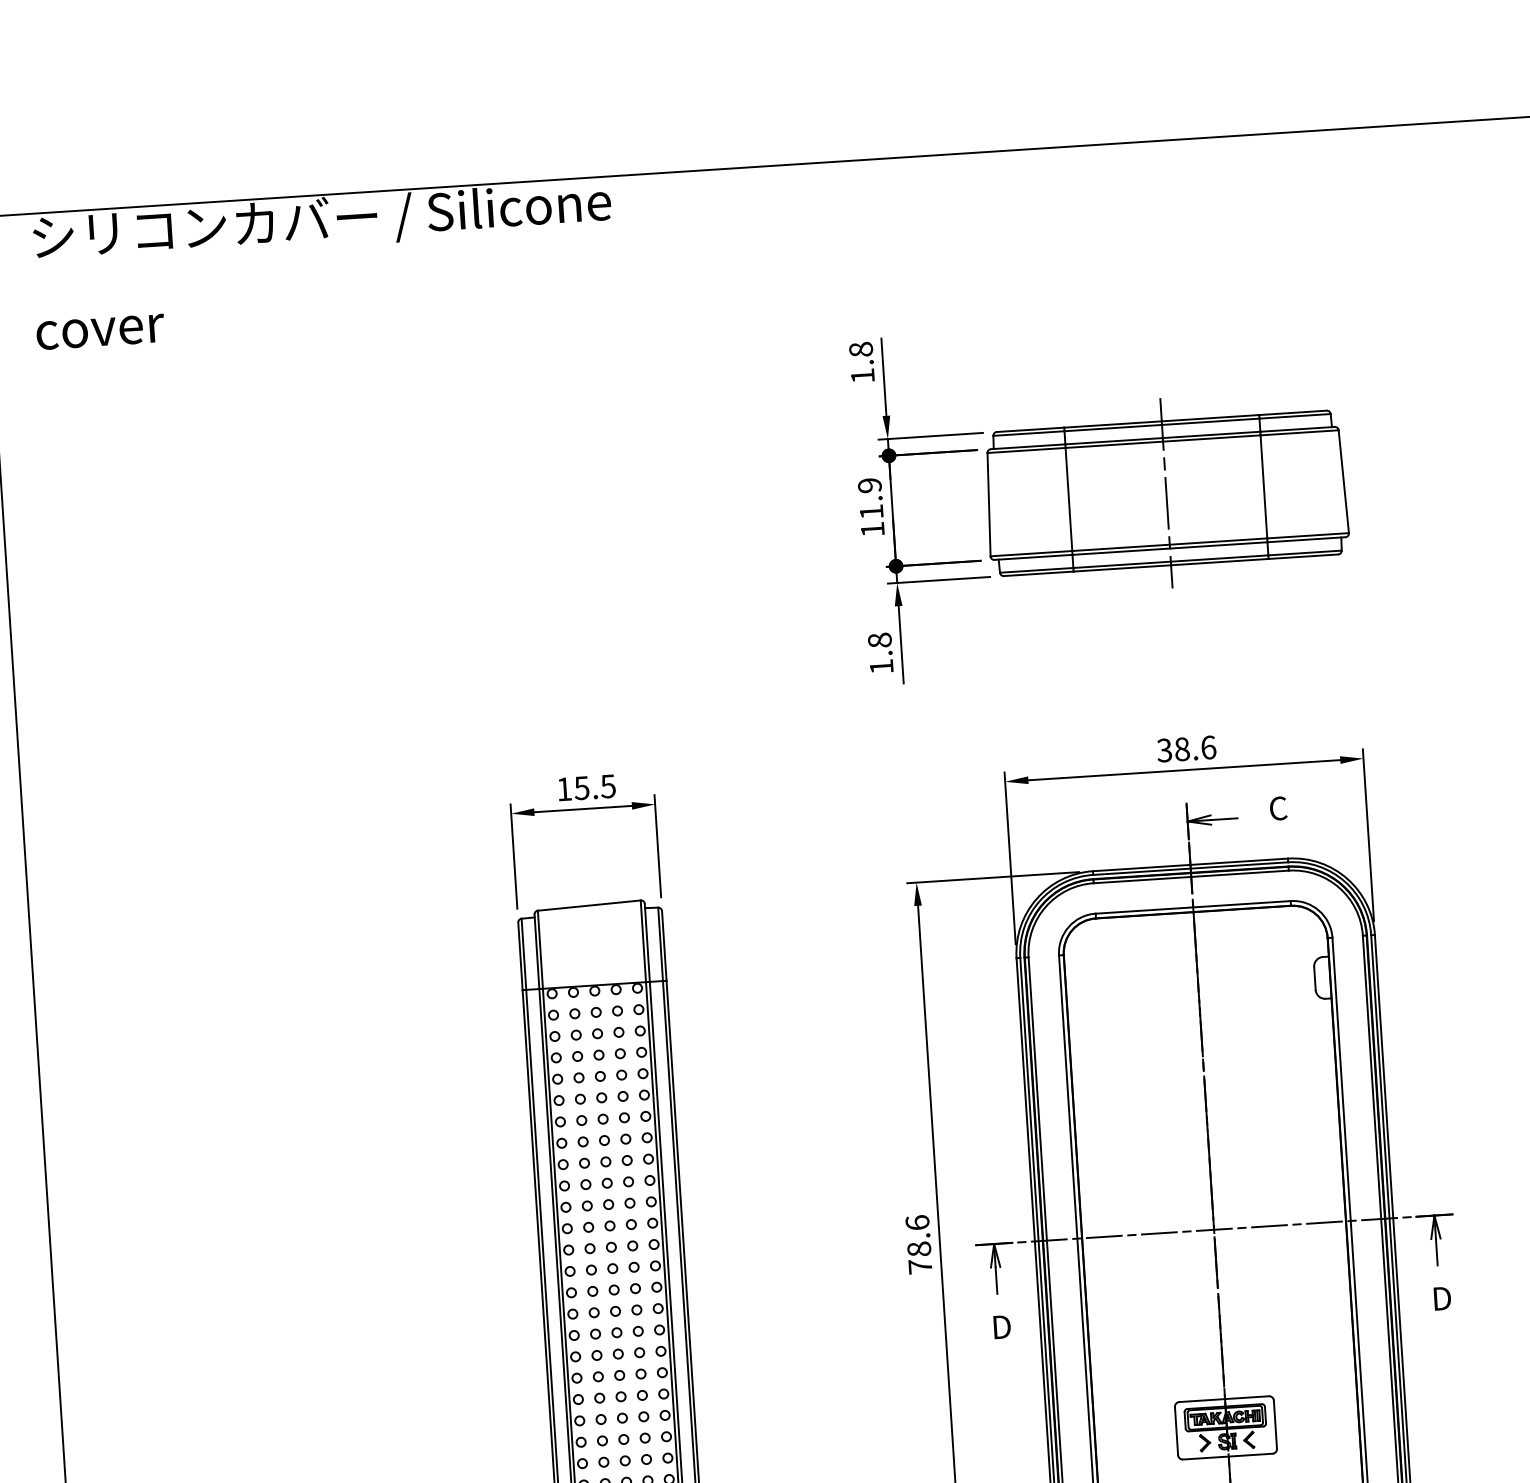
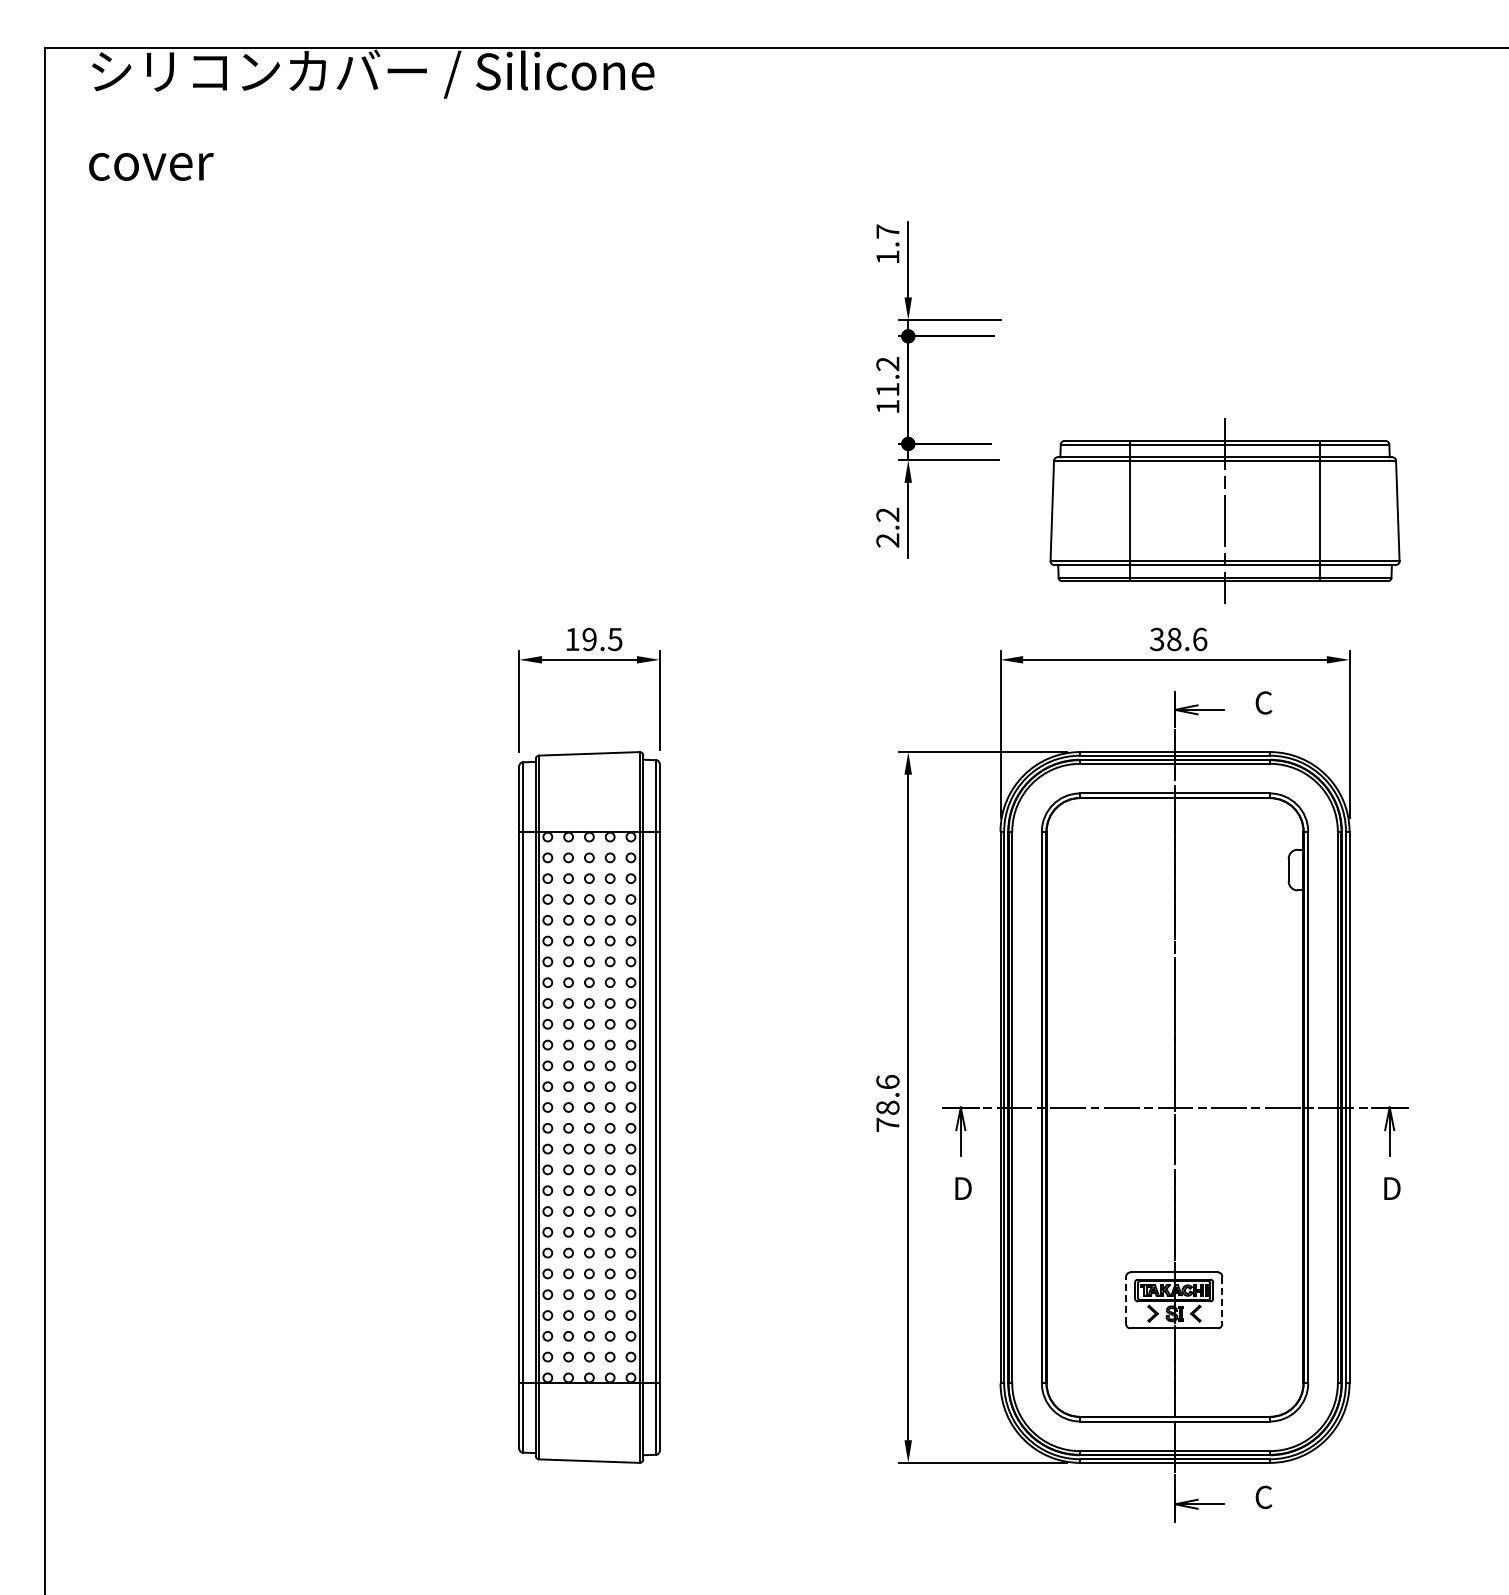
text: (860, 349) -> (887, 231), 1.8 -> 1.7
text: (869, 486) -> (887, 364), 11.9 -> 11.2
part: (1165, 492) -> (1224, 510), moved
text: (880, 653) -> (887, 527), 1.8 -> 2.2
text: (581, 788) -> (589, 639), 15.5 -> 19.5
line: (1275, 1424) -> (1222, 1300), solid -> dashed
line: (1176, 1430) -> (1126, 1299), solid -> dashed

